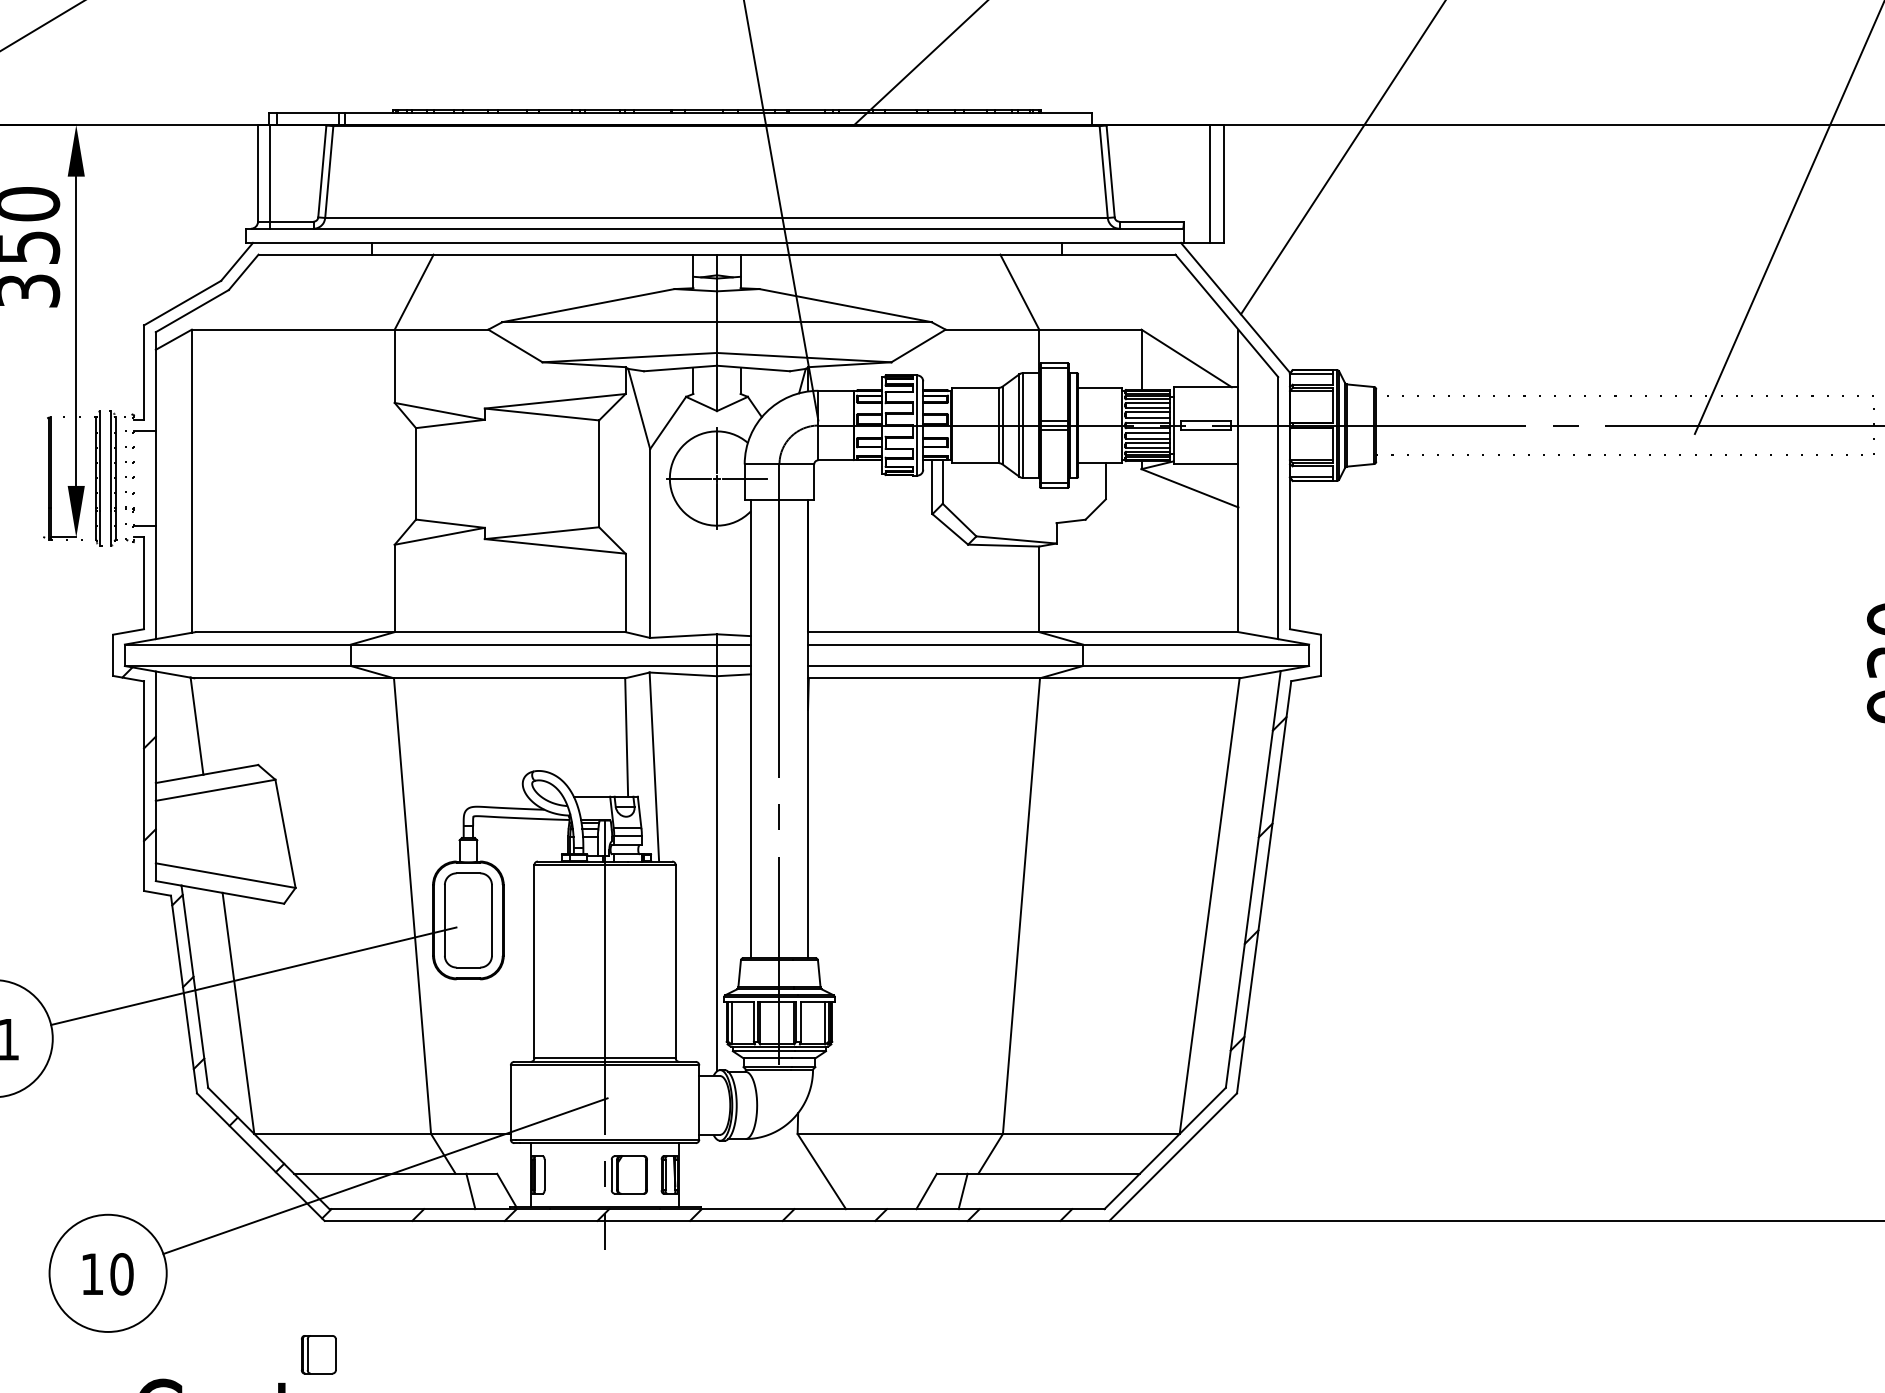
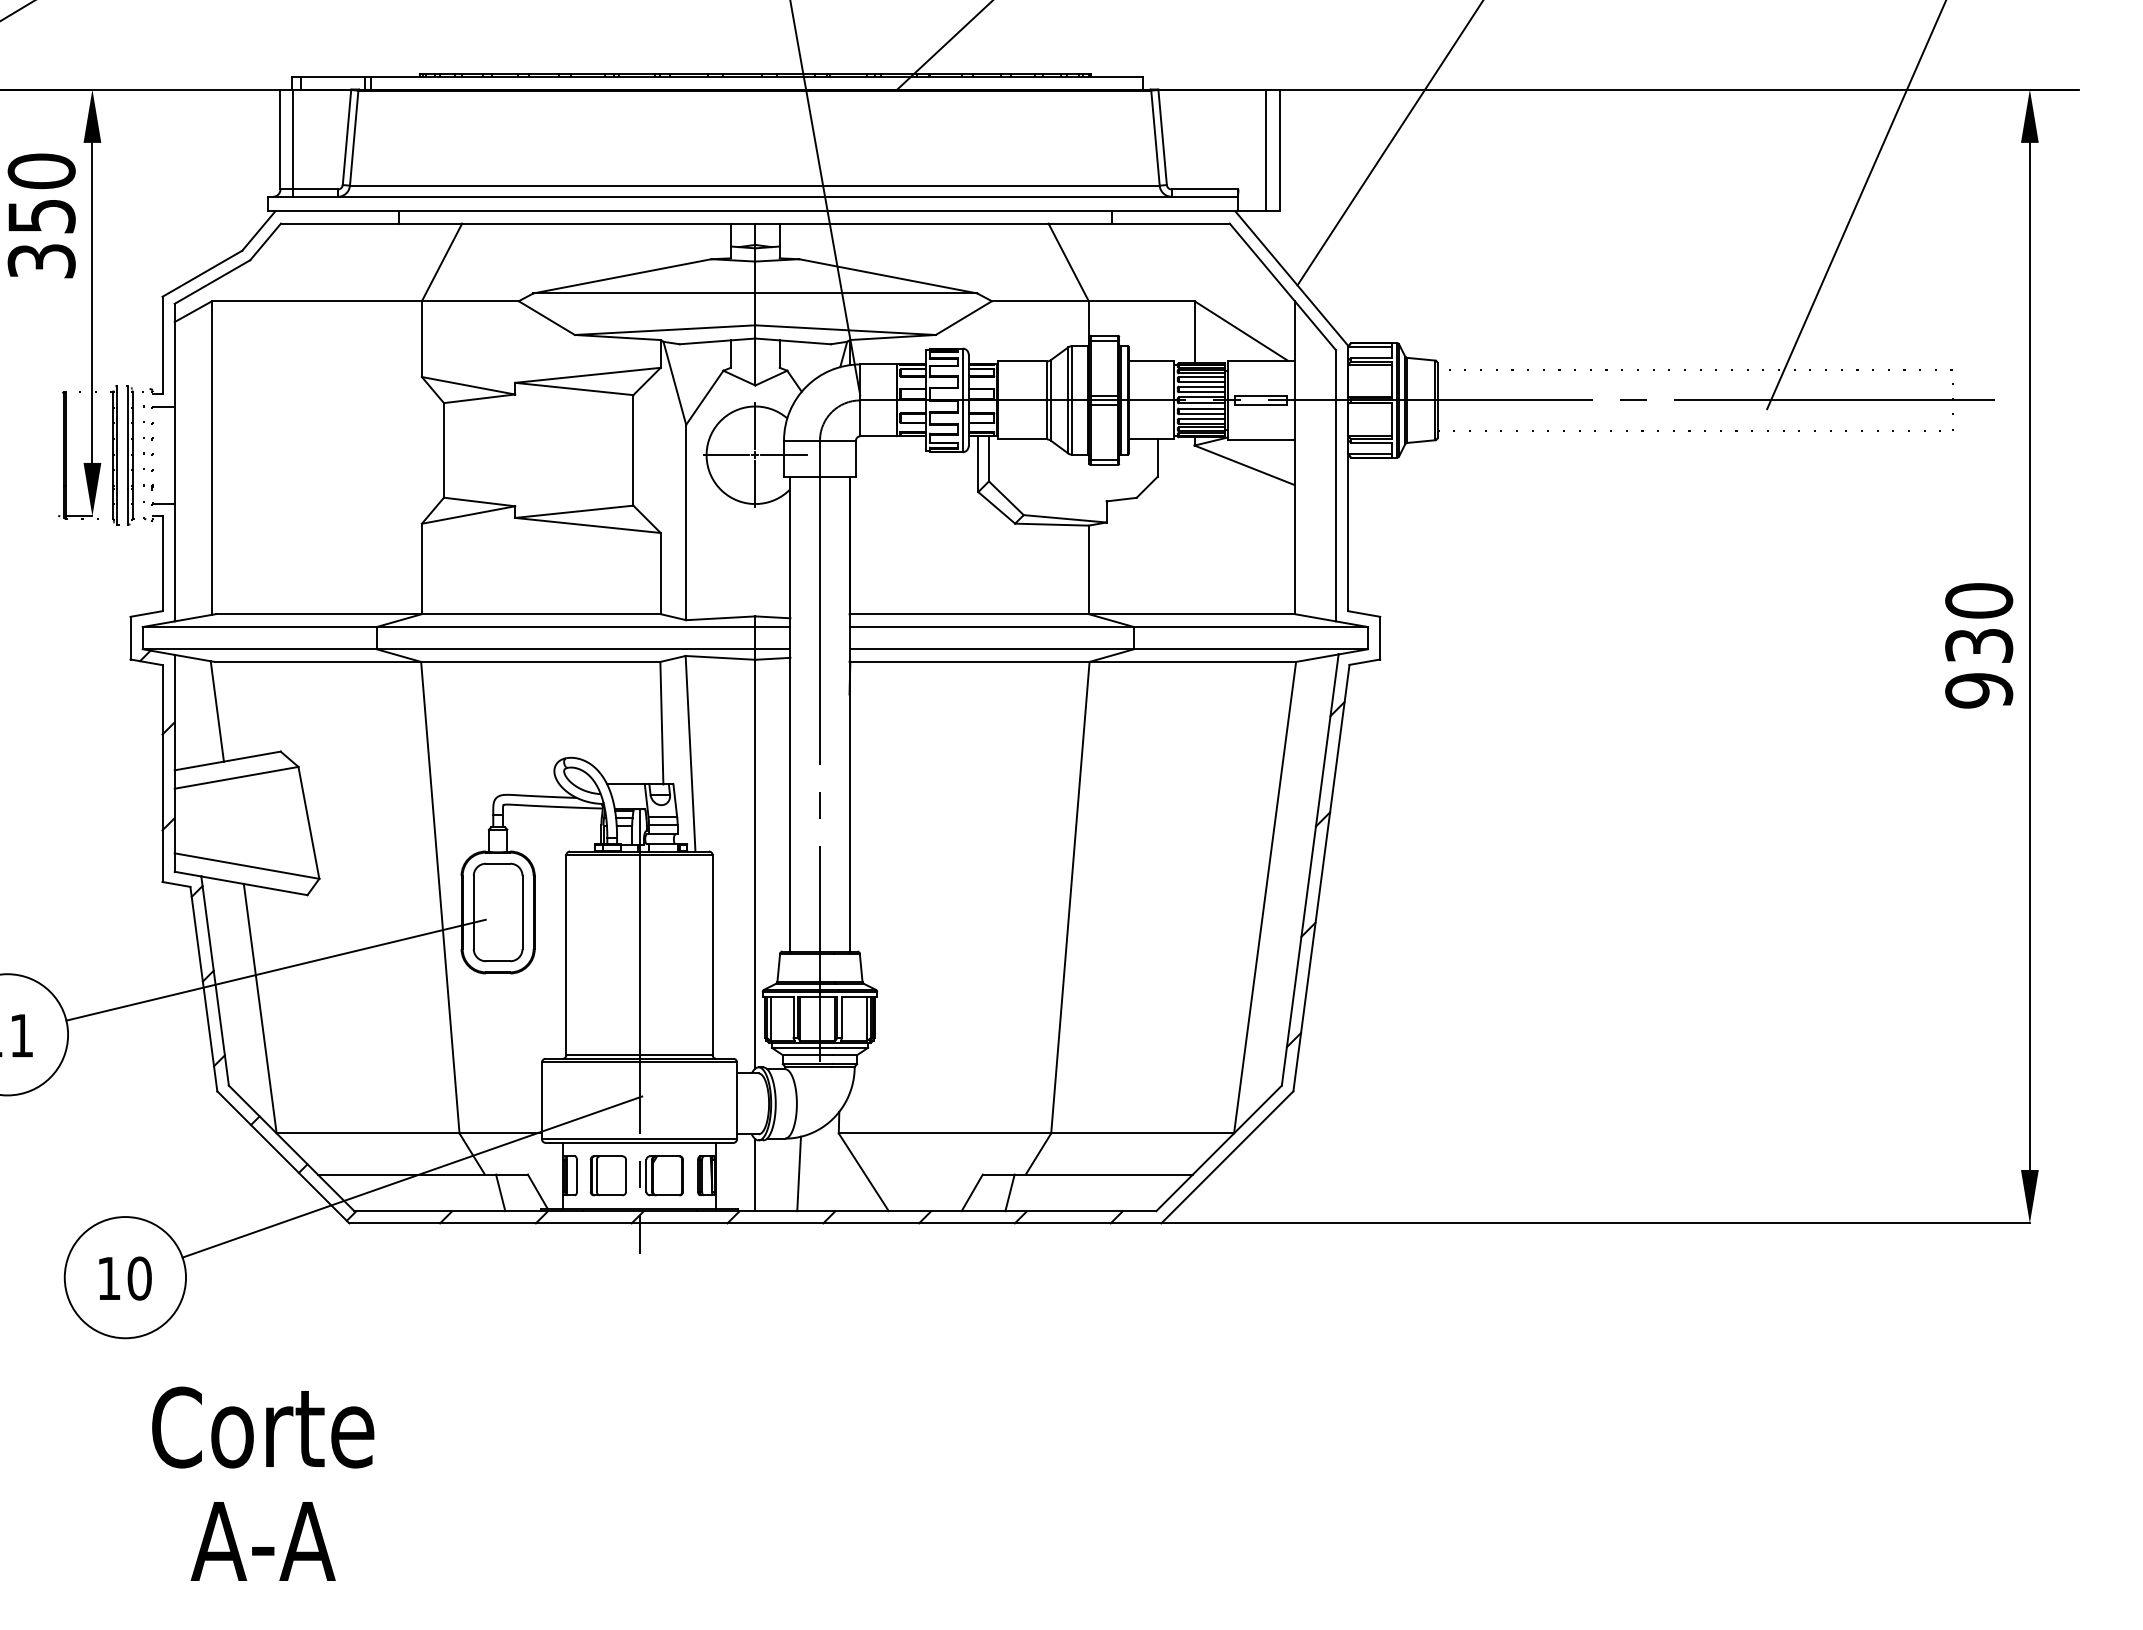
line: (759, 1172) -> (799, 1173), added
line: (717, 1174) -> (755, 1175), added
part: (317, 1354) -> (607, 1175), moved

